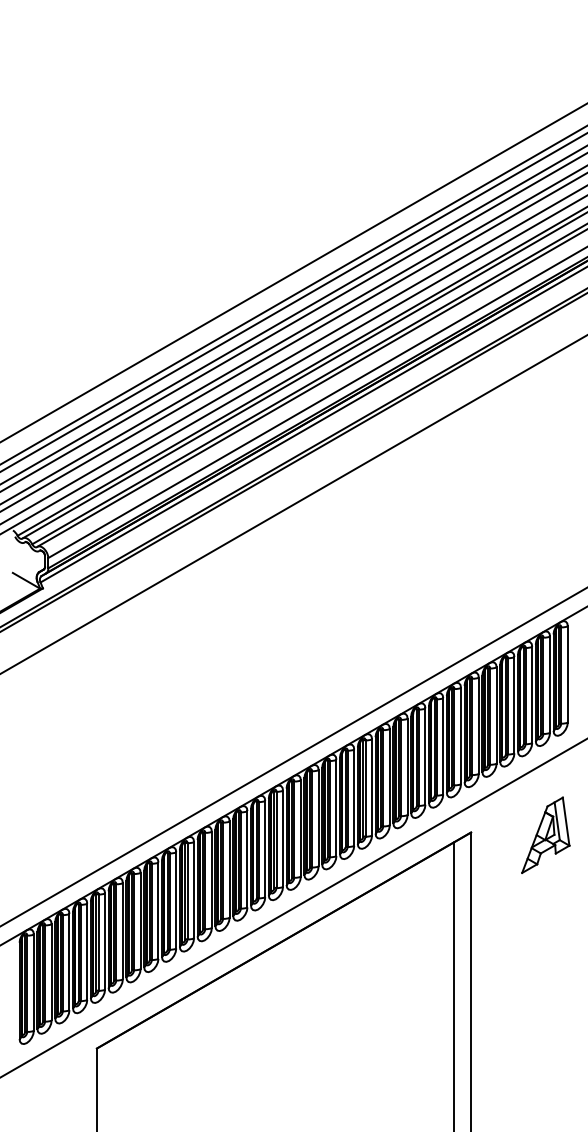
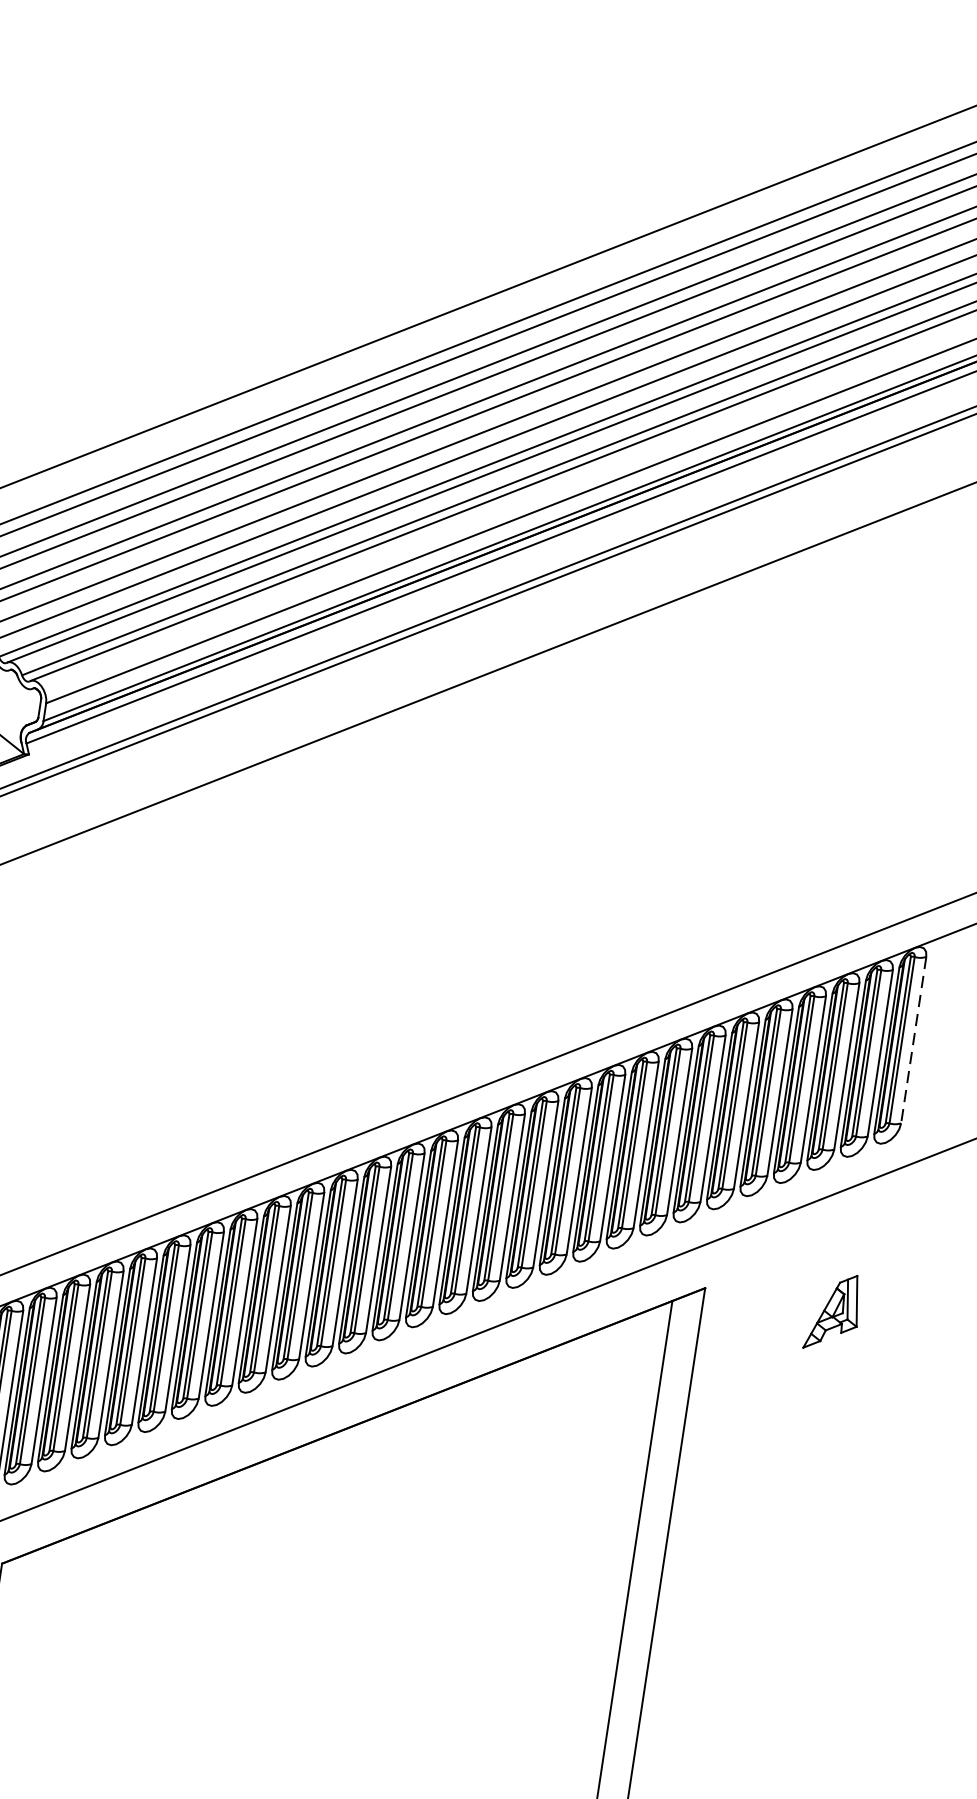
line: (567, 674) -> (913, 1040), solid -> dashed
part: (545, 834) -> (833, 1311), size x0.6

